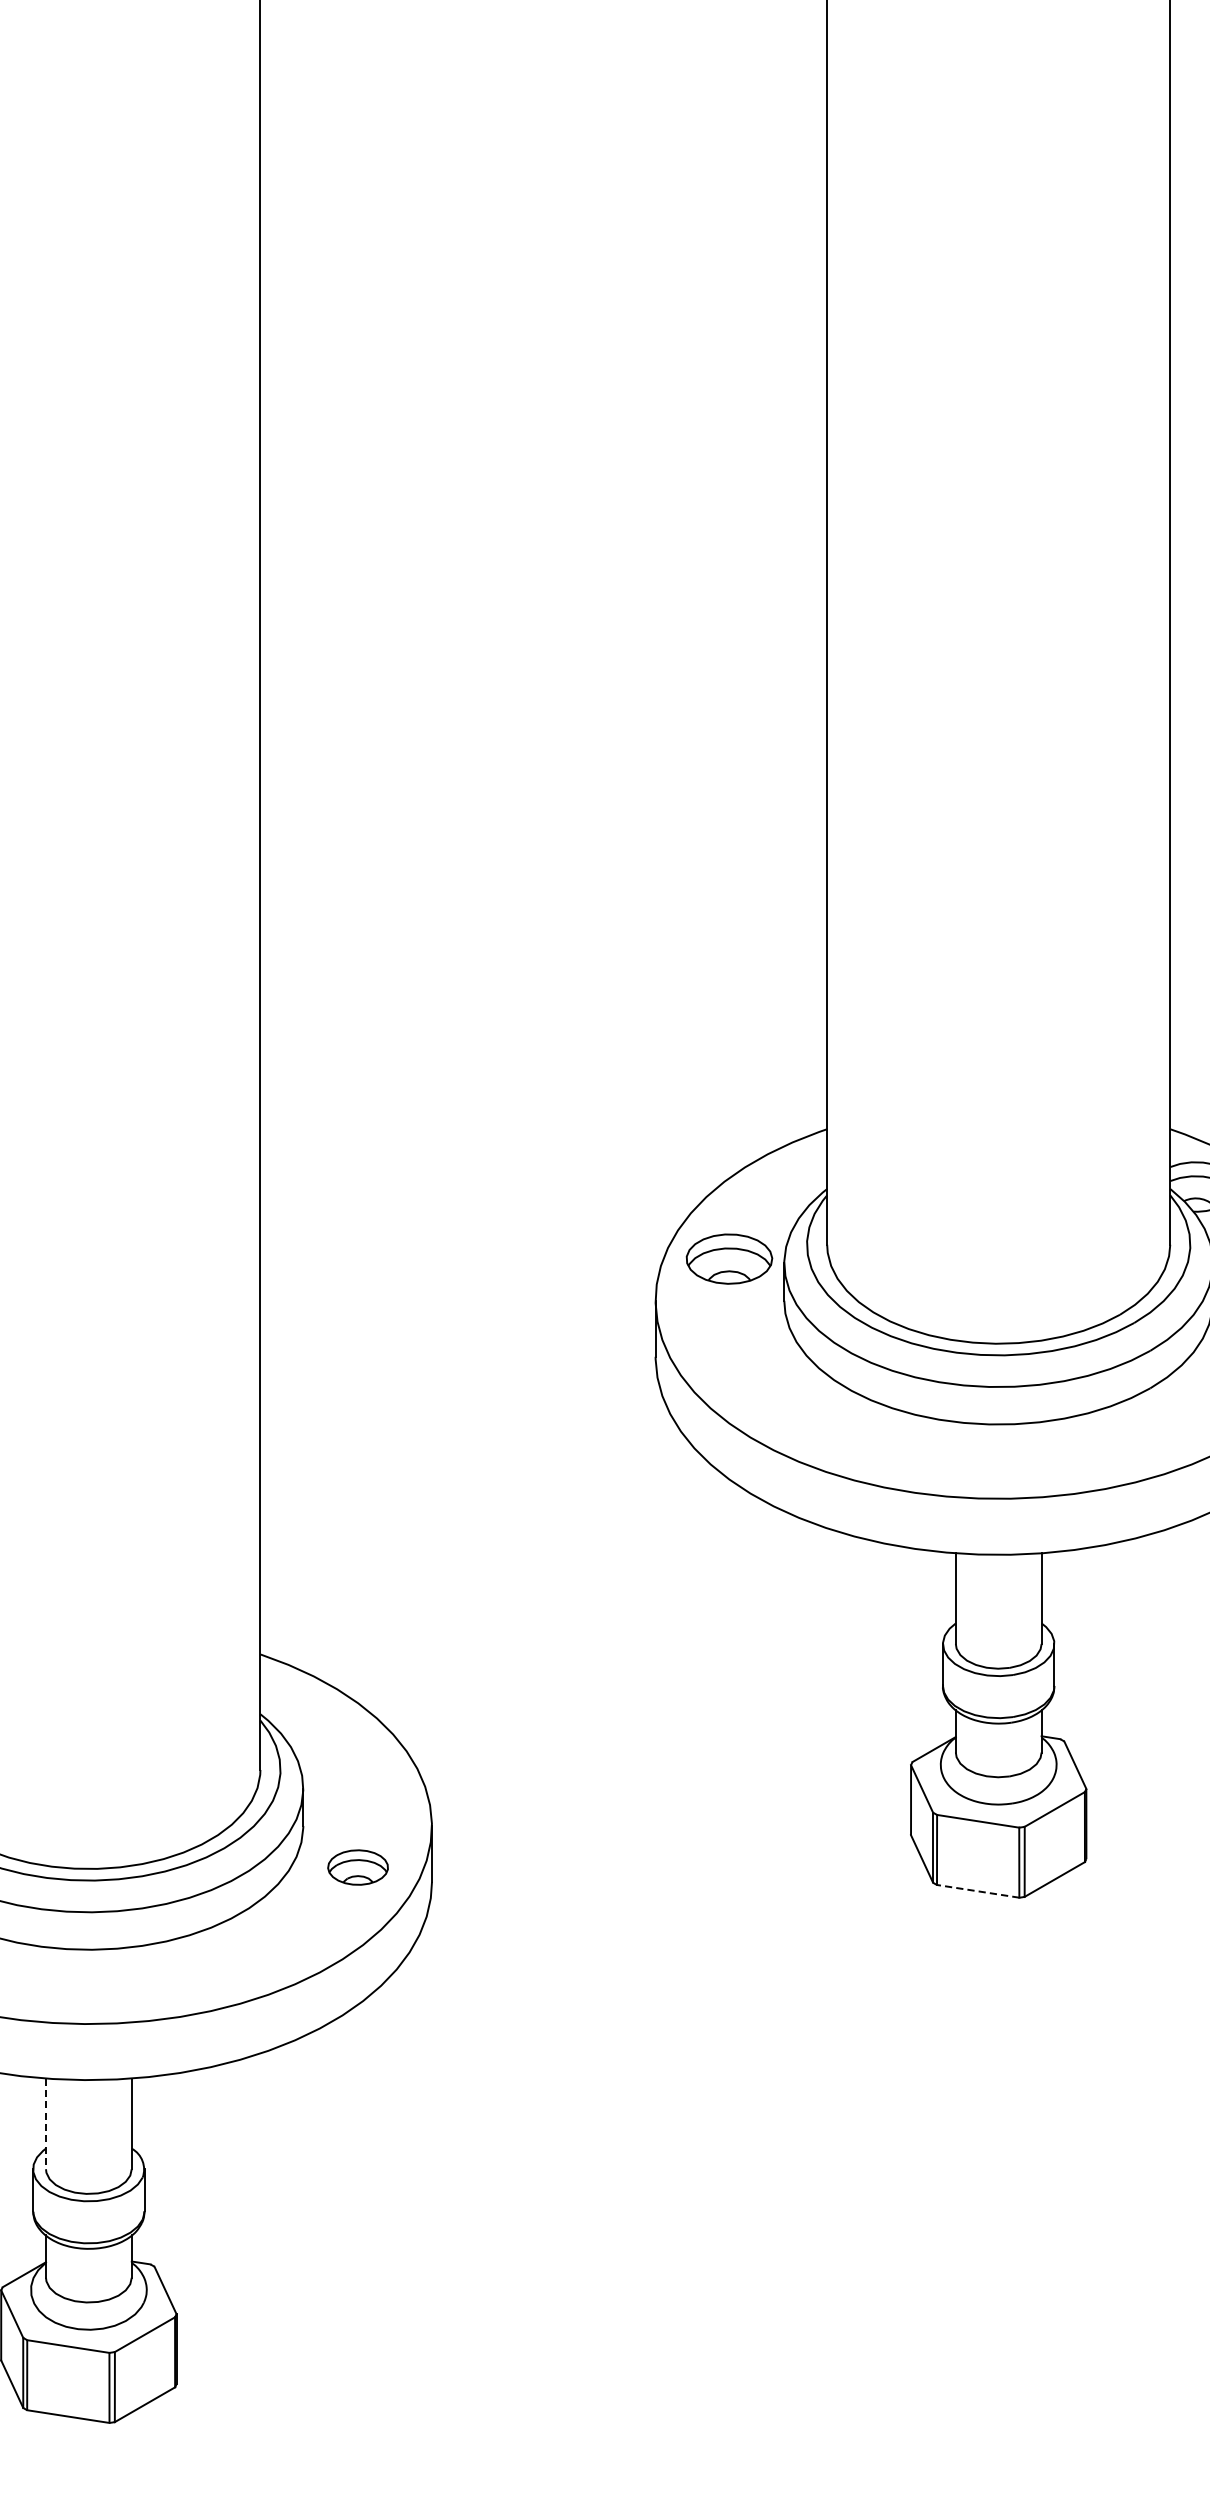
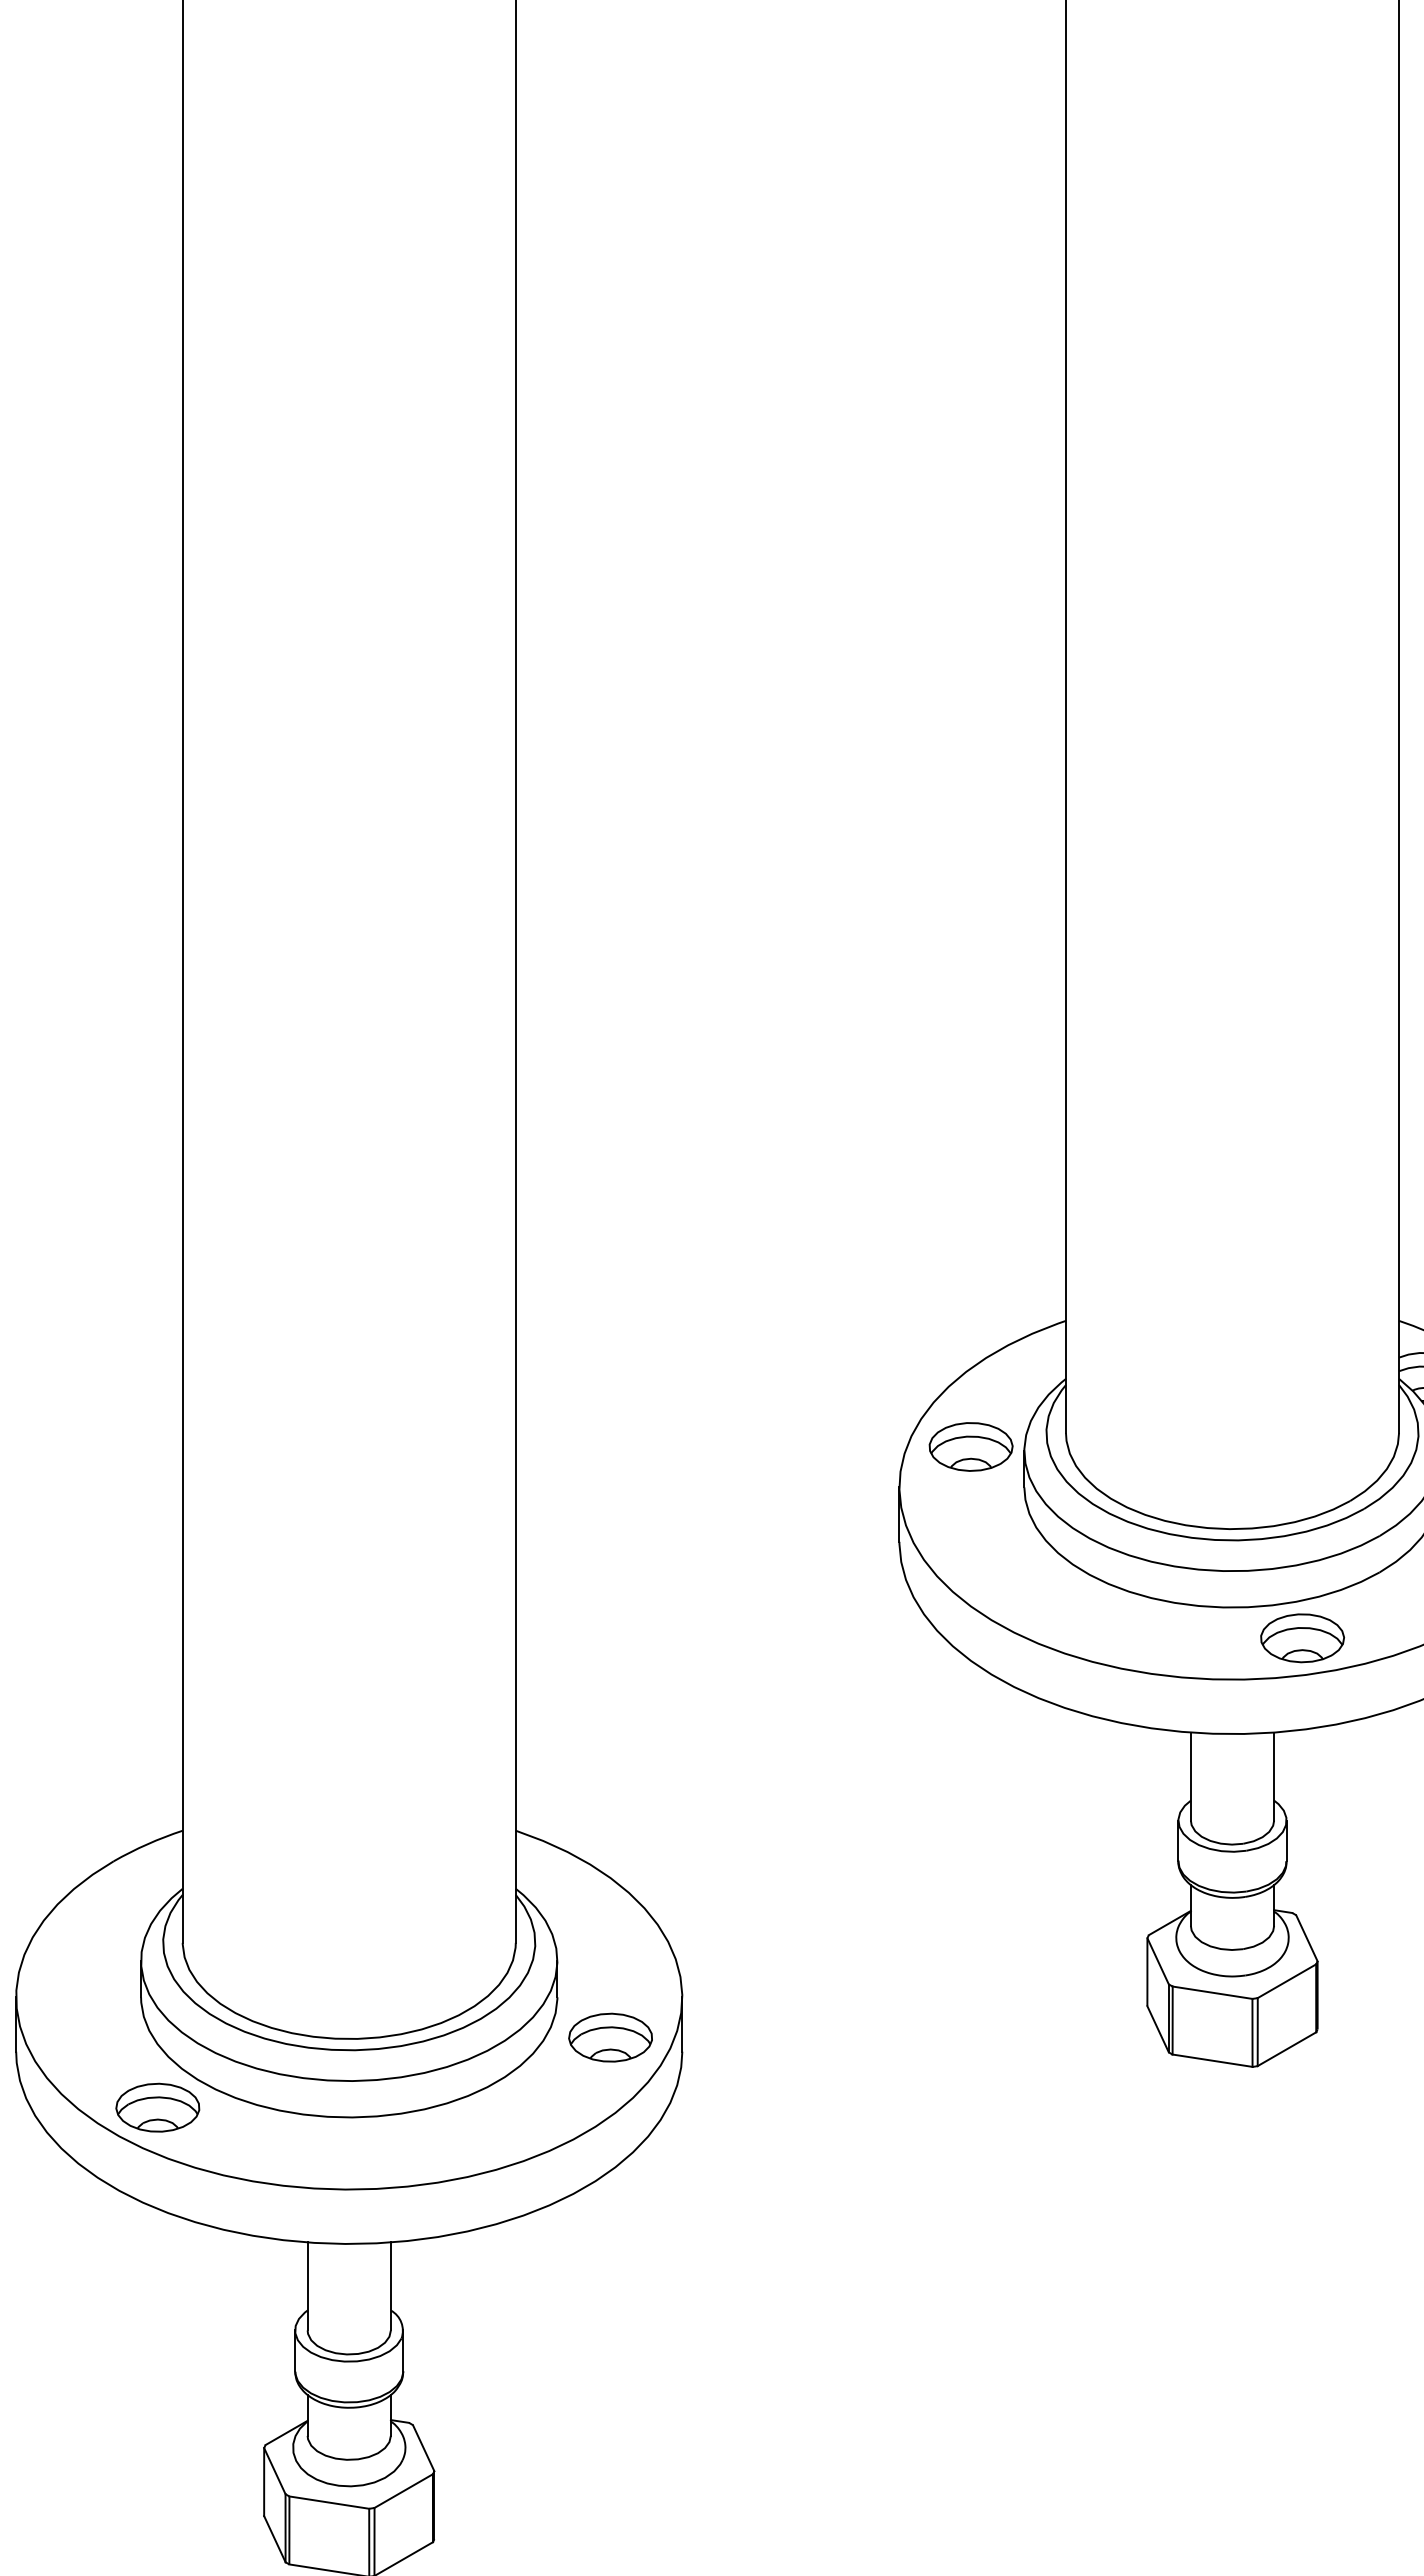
part: (1070, 1456) -> (1302, 1638), added
part: (357, 1867) -> (610, 2037), size x1.43
line: (978, 1891) -> (1212, 2060), dashed -> solid
line: (45, 2123) -> (307, 2286), dashed -> solid

